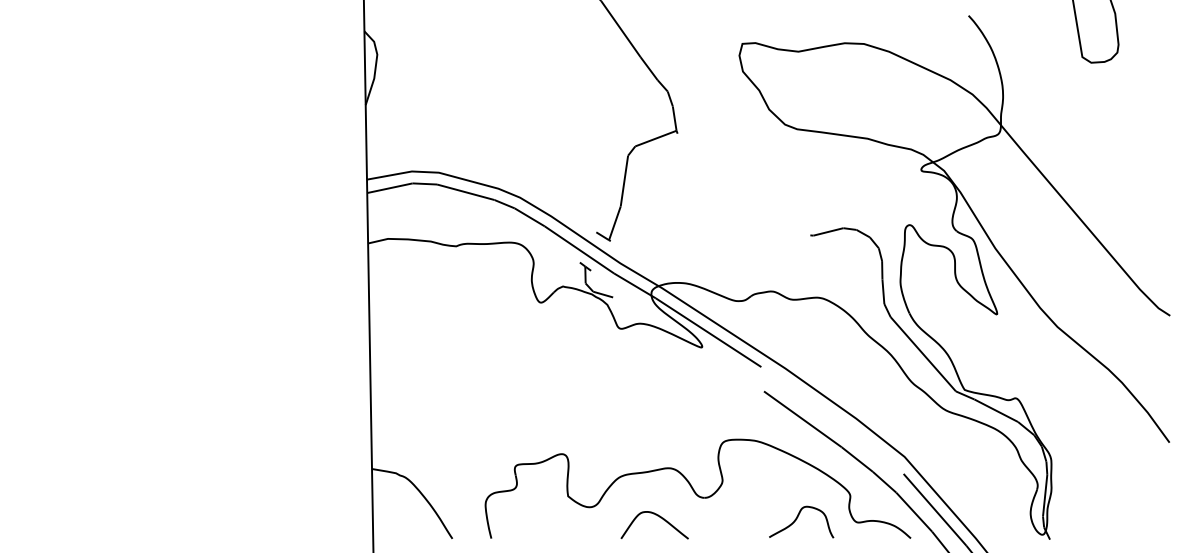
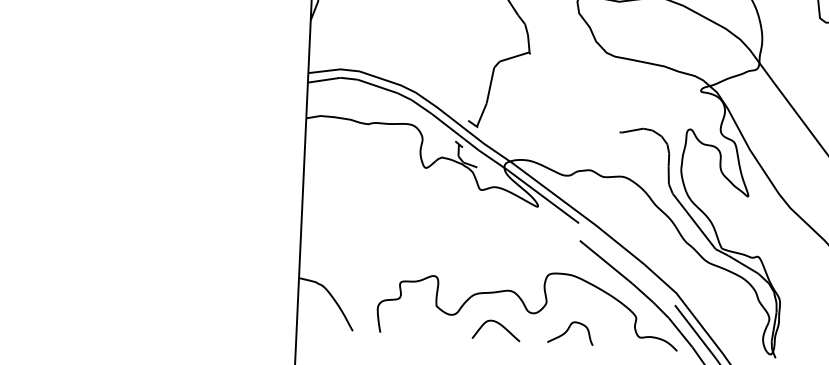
curve: (797, 519) -> (568, 330), moved

